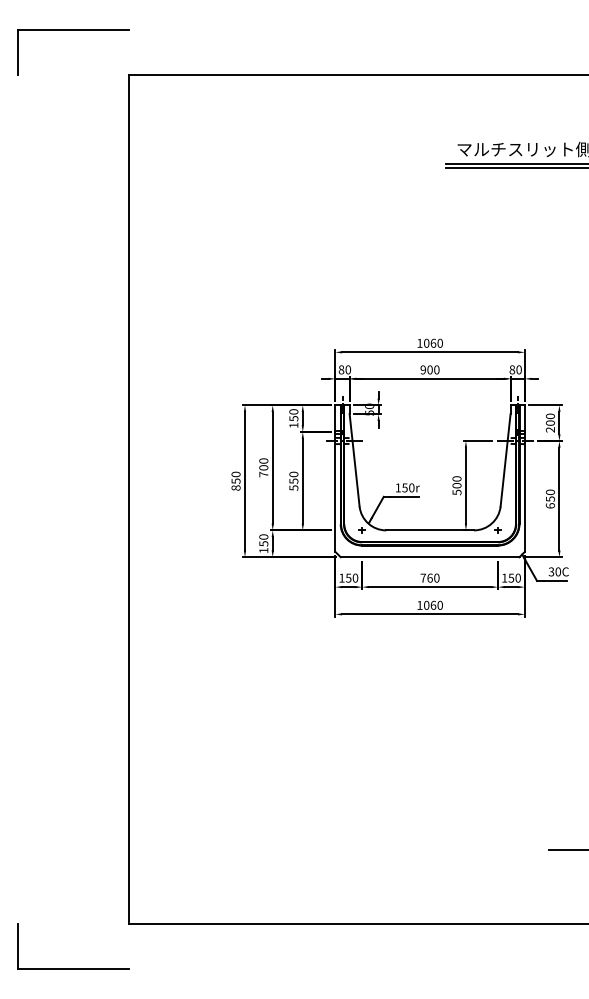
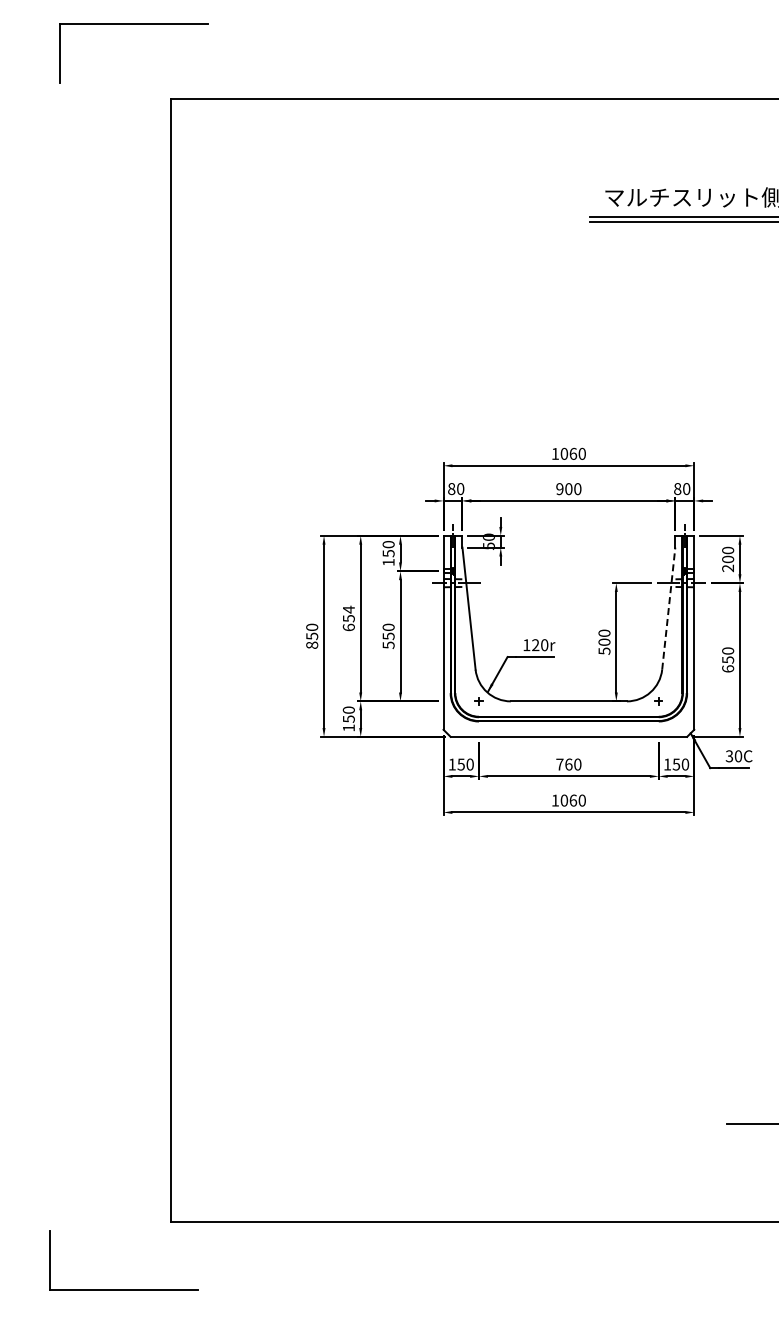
part: (73, 30) -> (133, 24), moved
line: (505, 460) -> (668, 608), solid -> dashed
text: (263, 467) -> (348, 618), 700 -> 654
text: (404, 488) -> (535, 645), 150r -> 120r
part: (73, 968) -> (123, 1289), moved

